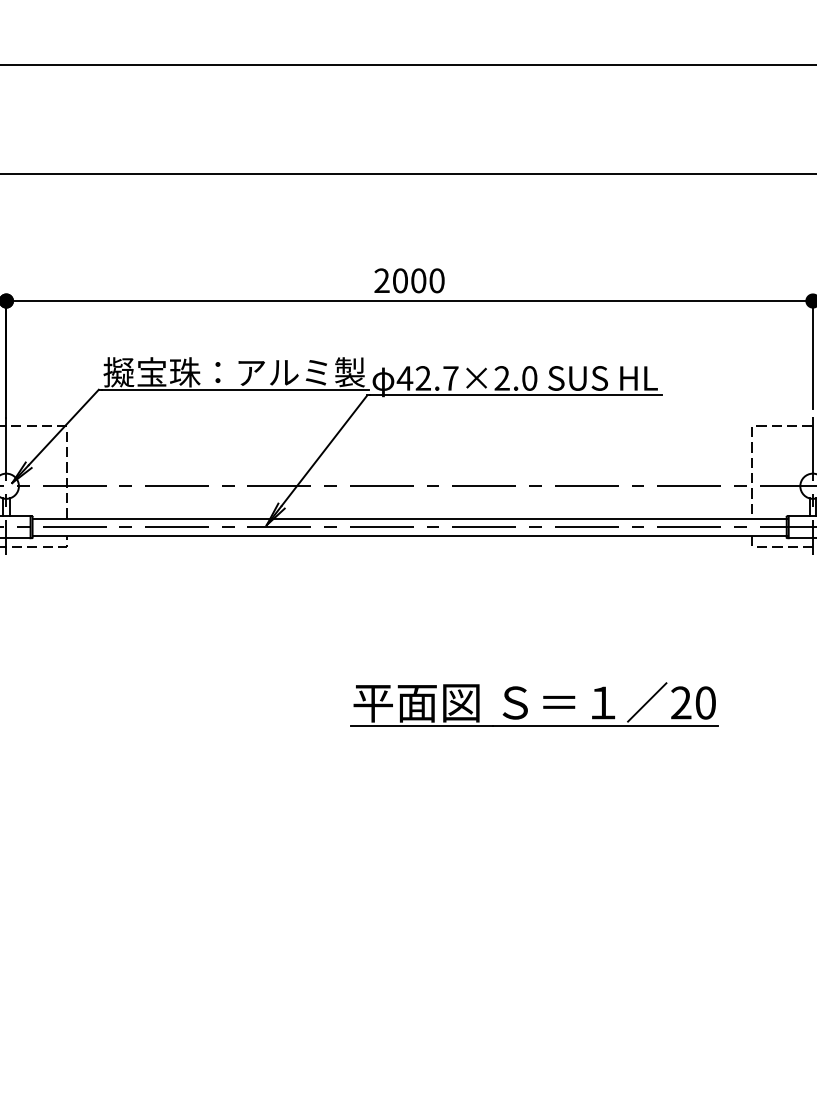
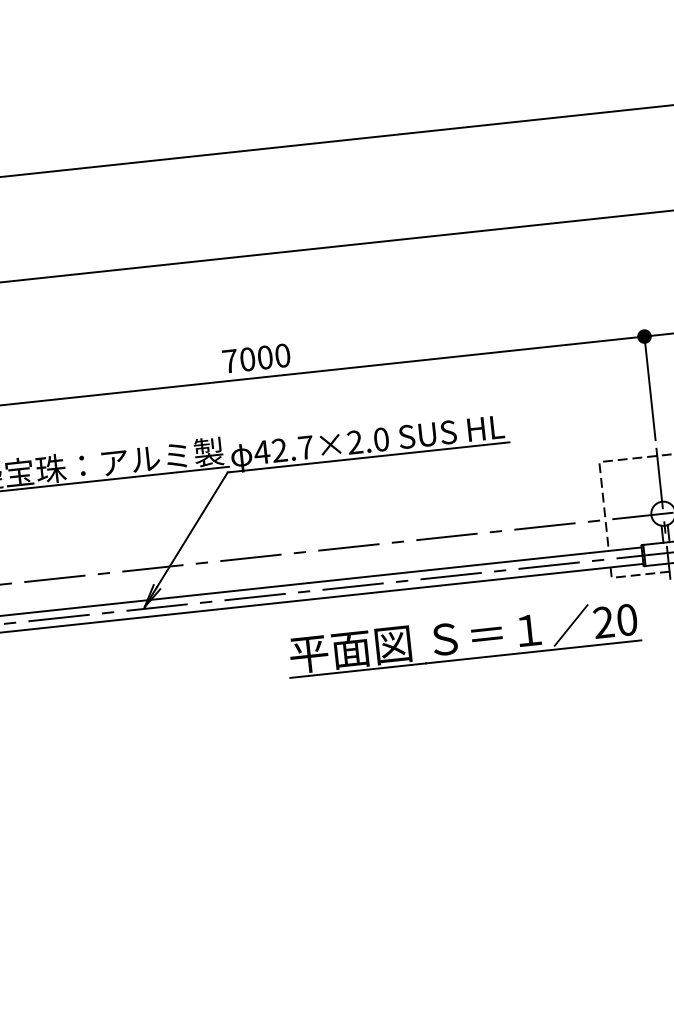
text: (381, 280) -> (229, 361), 2000 -> 7000
part: (527, 707) -> (457, 642), moved

